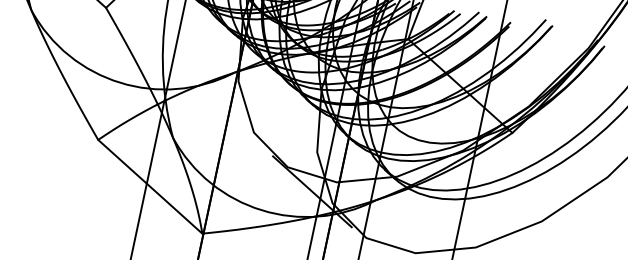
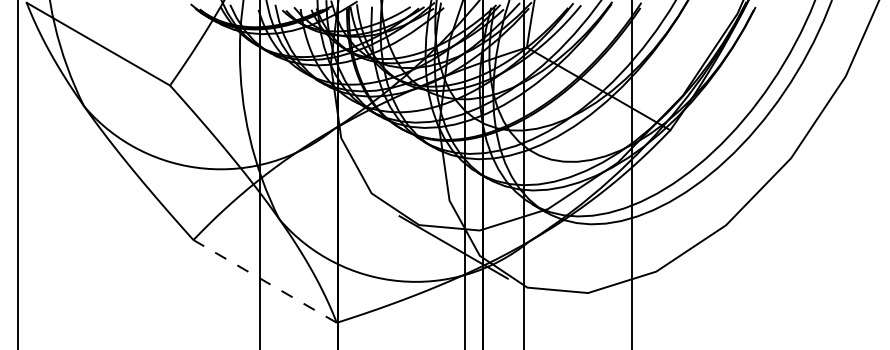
line: (150, 186) -> (265, 281), solid -> dashed

